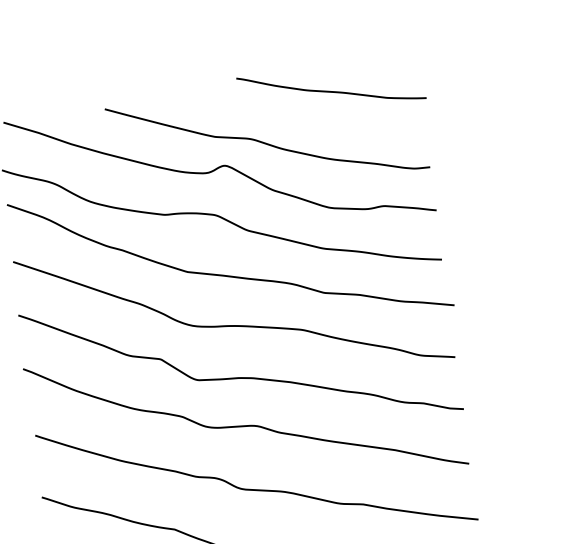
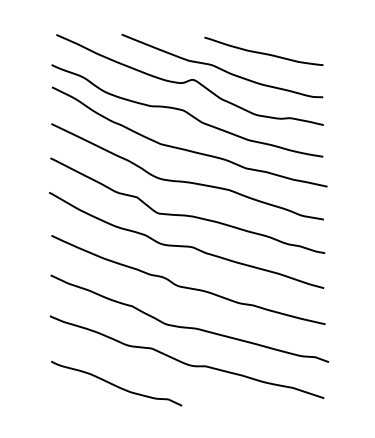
curve: (331, 90) -> (263, 52), moved

